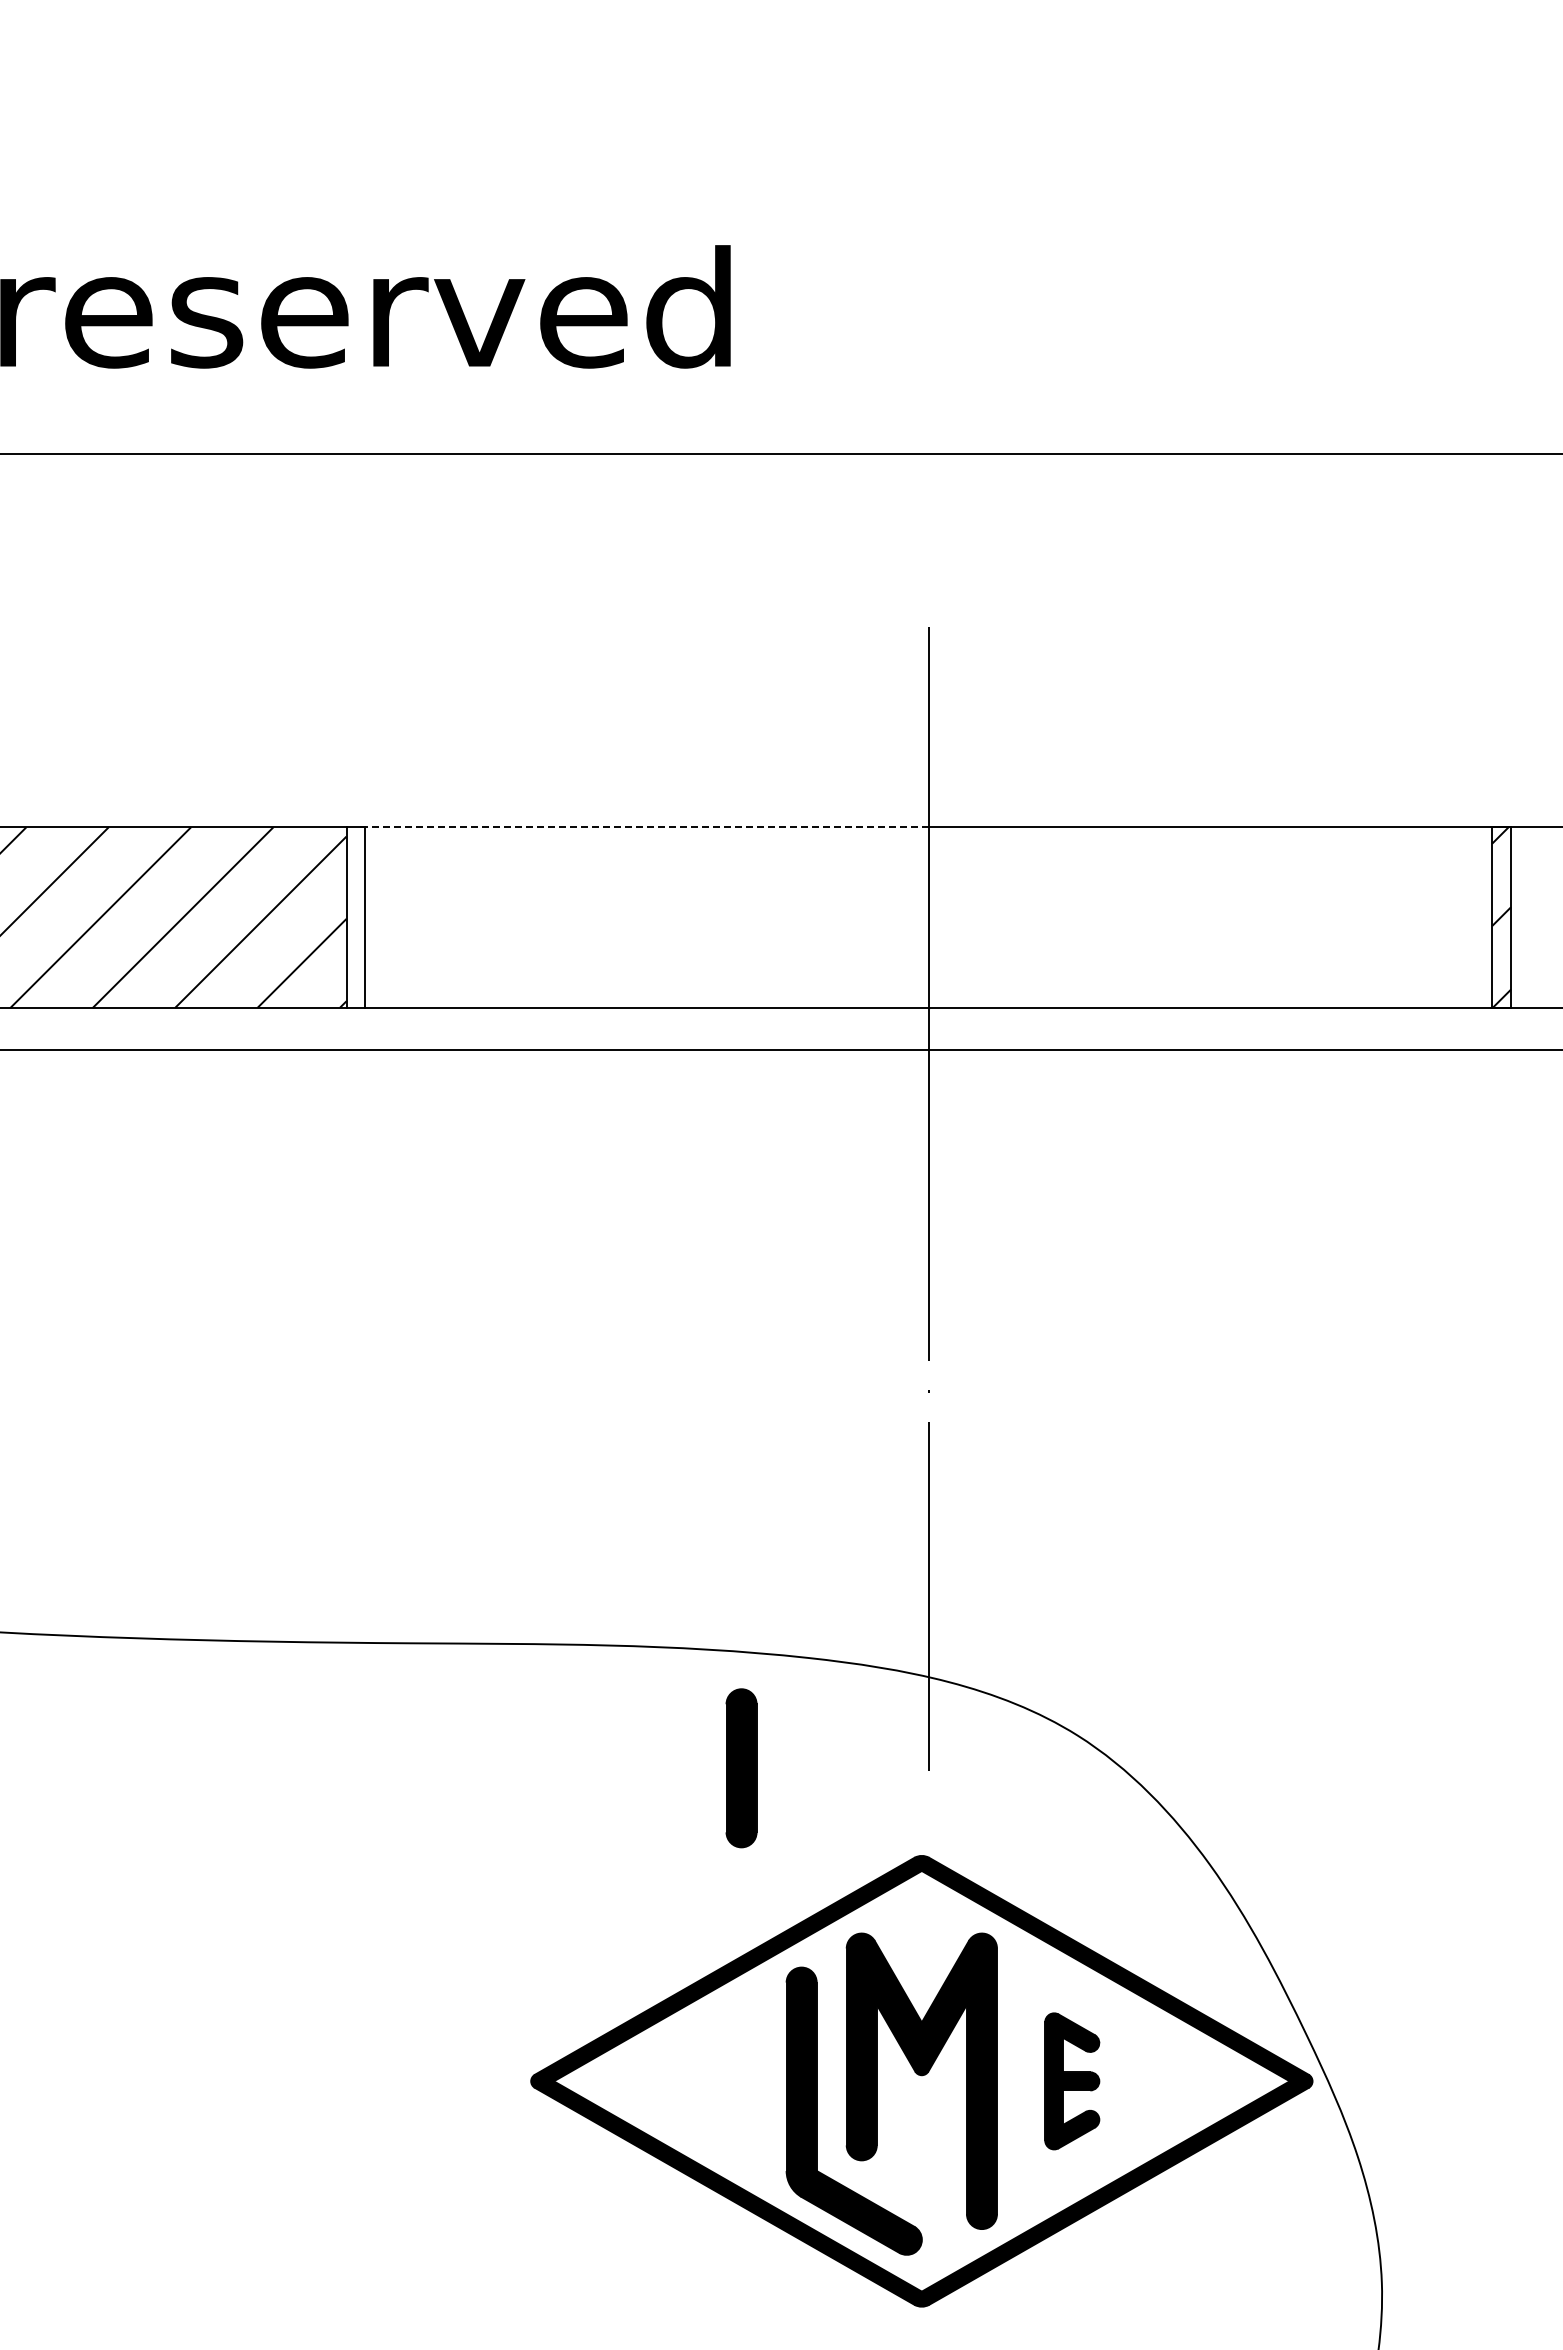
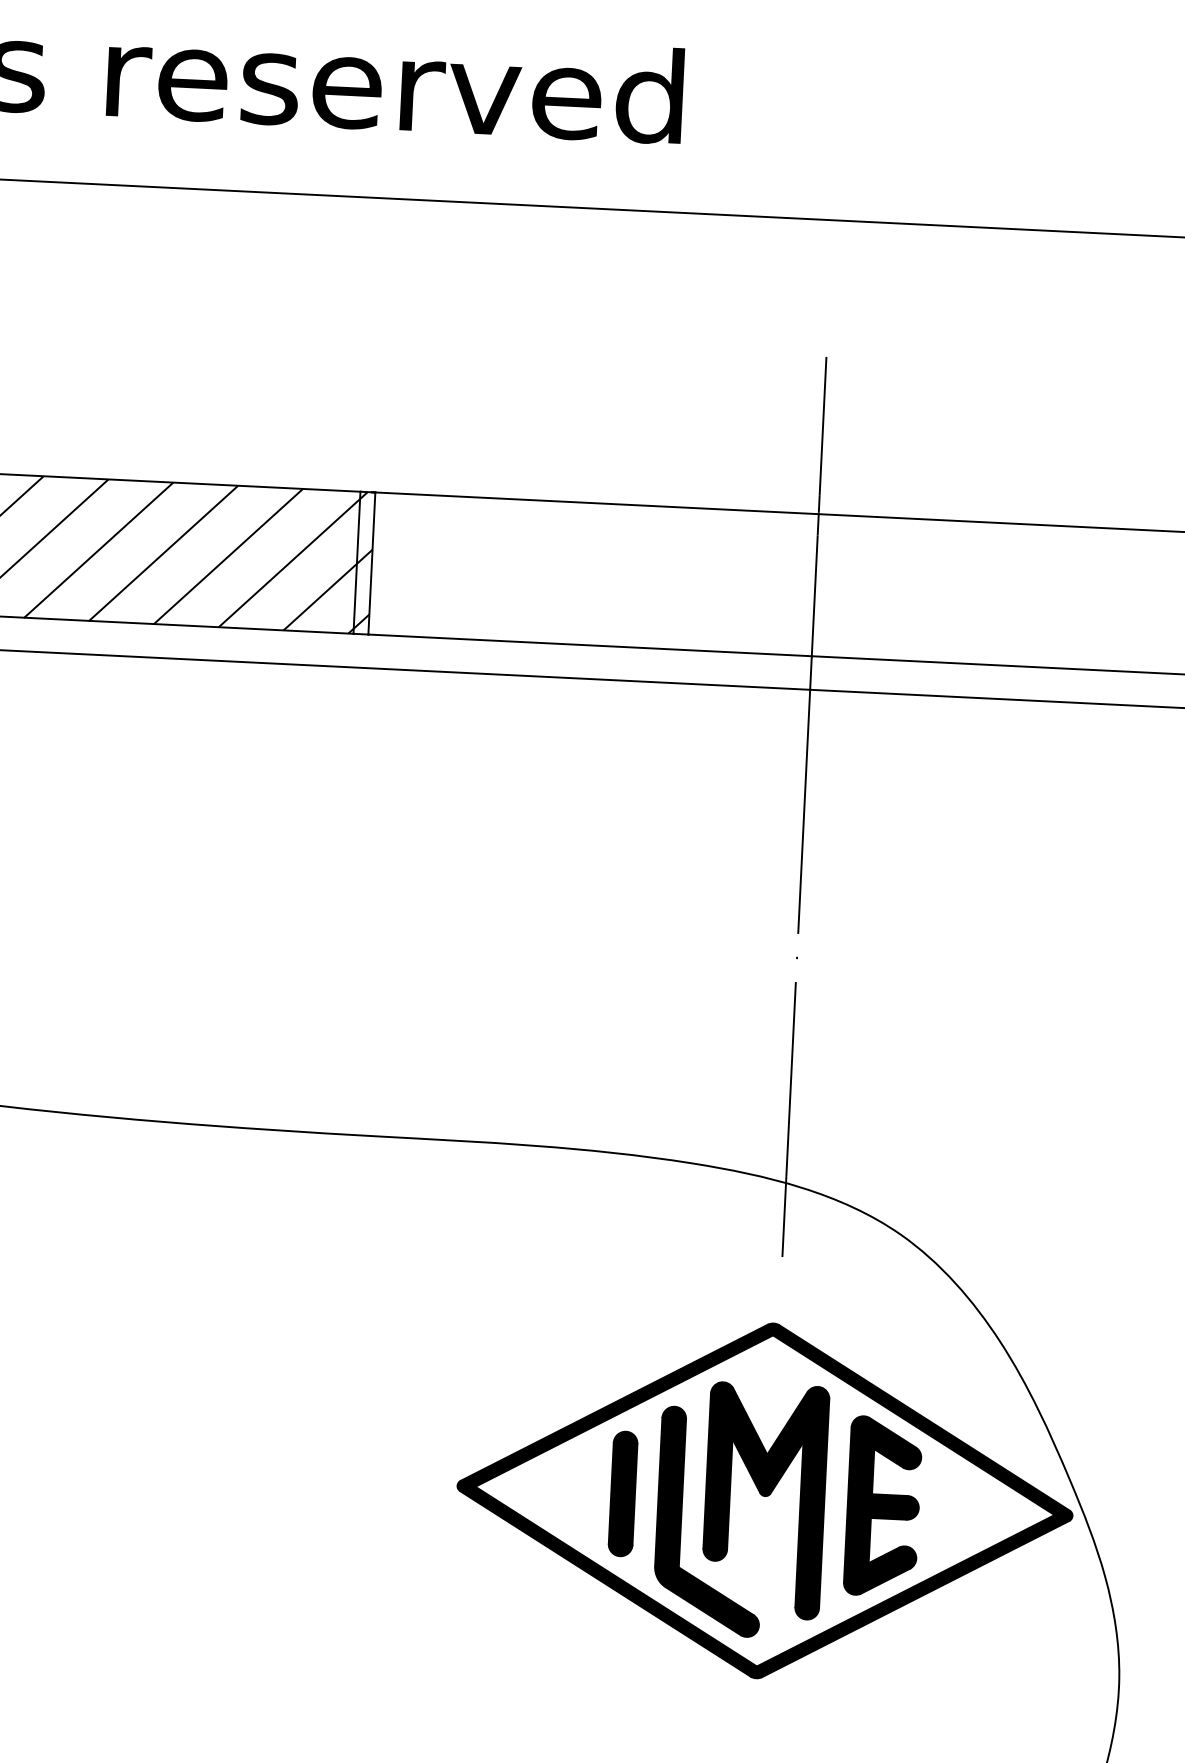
line: (644, 827) -> (594, 503), dashed -> solid
hatch: (355, 914) -> (364, 560), added
part: (741, 1768) -> (623, 1494), moved
part: (1072, 2081) -> (883, 1506), size x1.67

